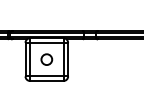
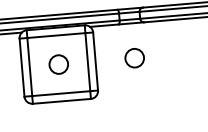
circle: (90, 59) -> (134, 57), added

